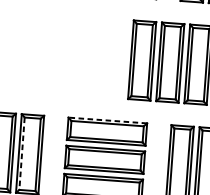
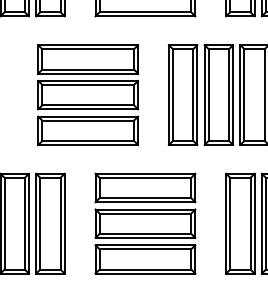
part: (67, 54) -> (88, 94), added
line: (107, 120) -> (145, 173), dashed -> solid
line: (22, 153) -> (40, 223), dashed -> solid

